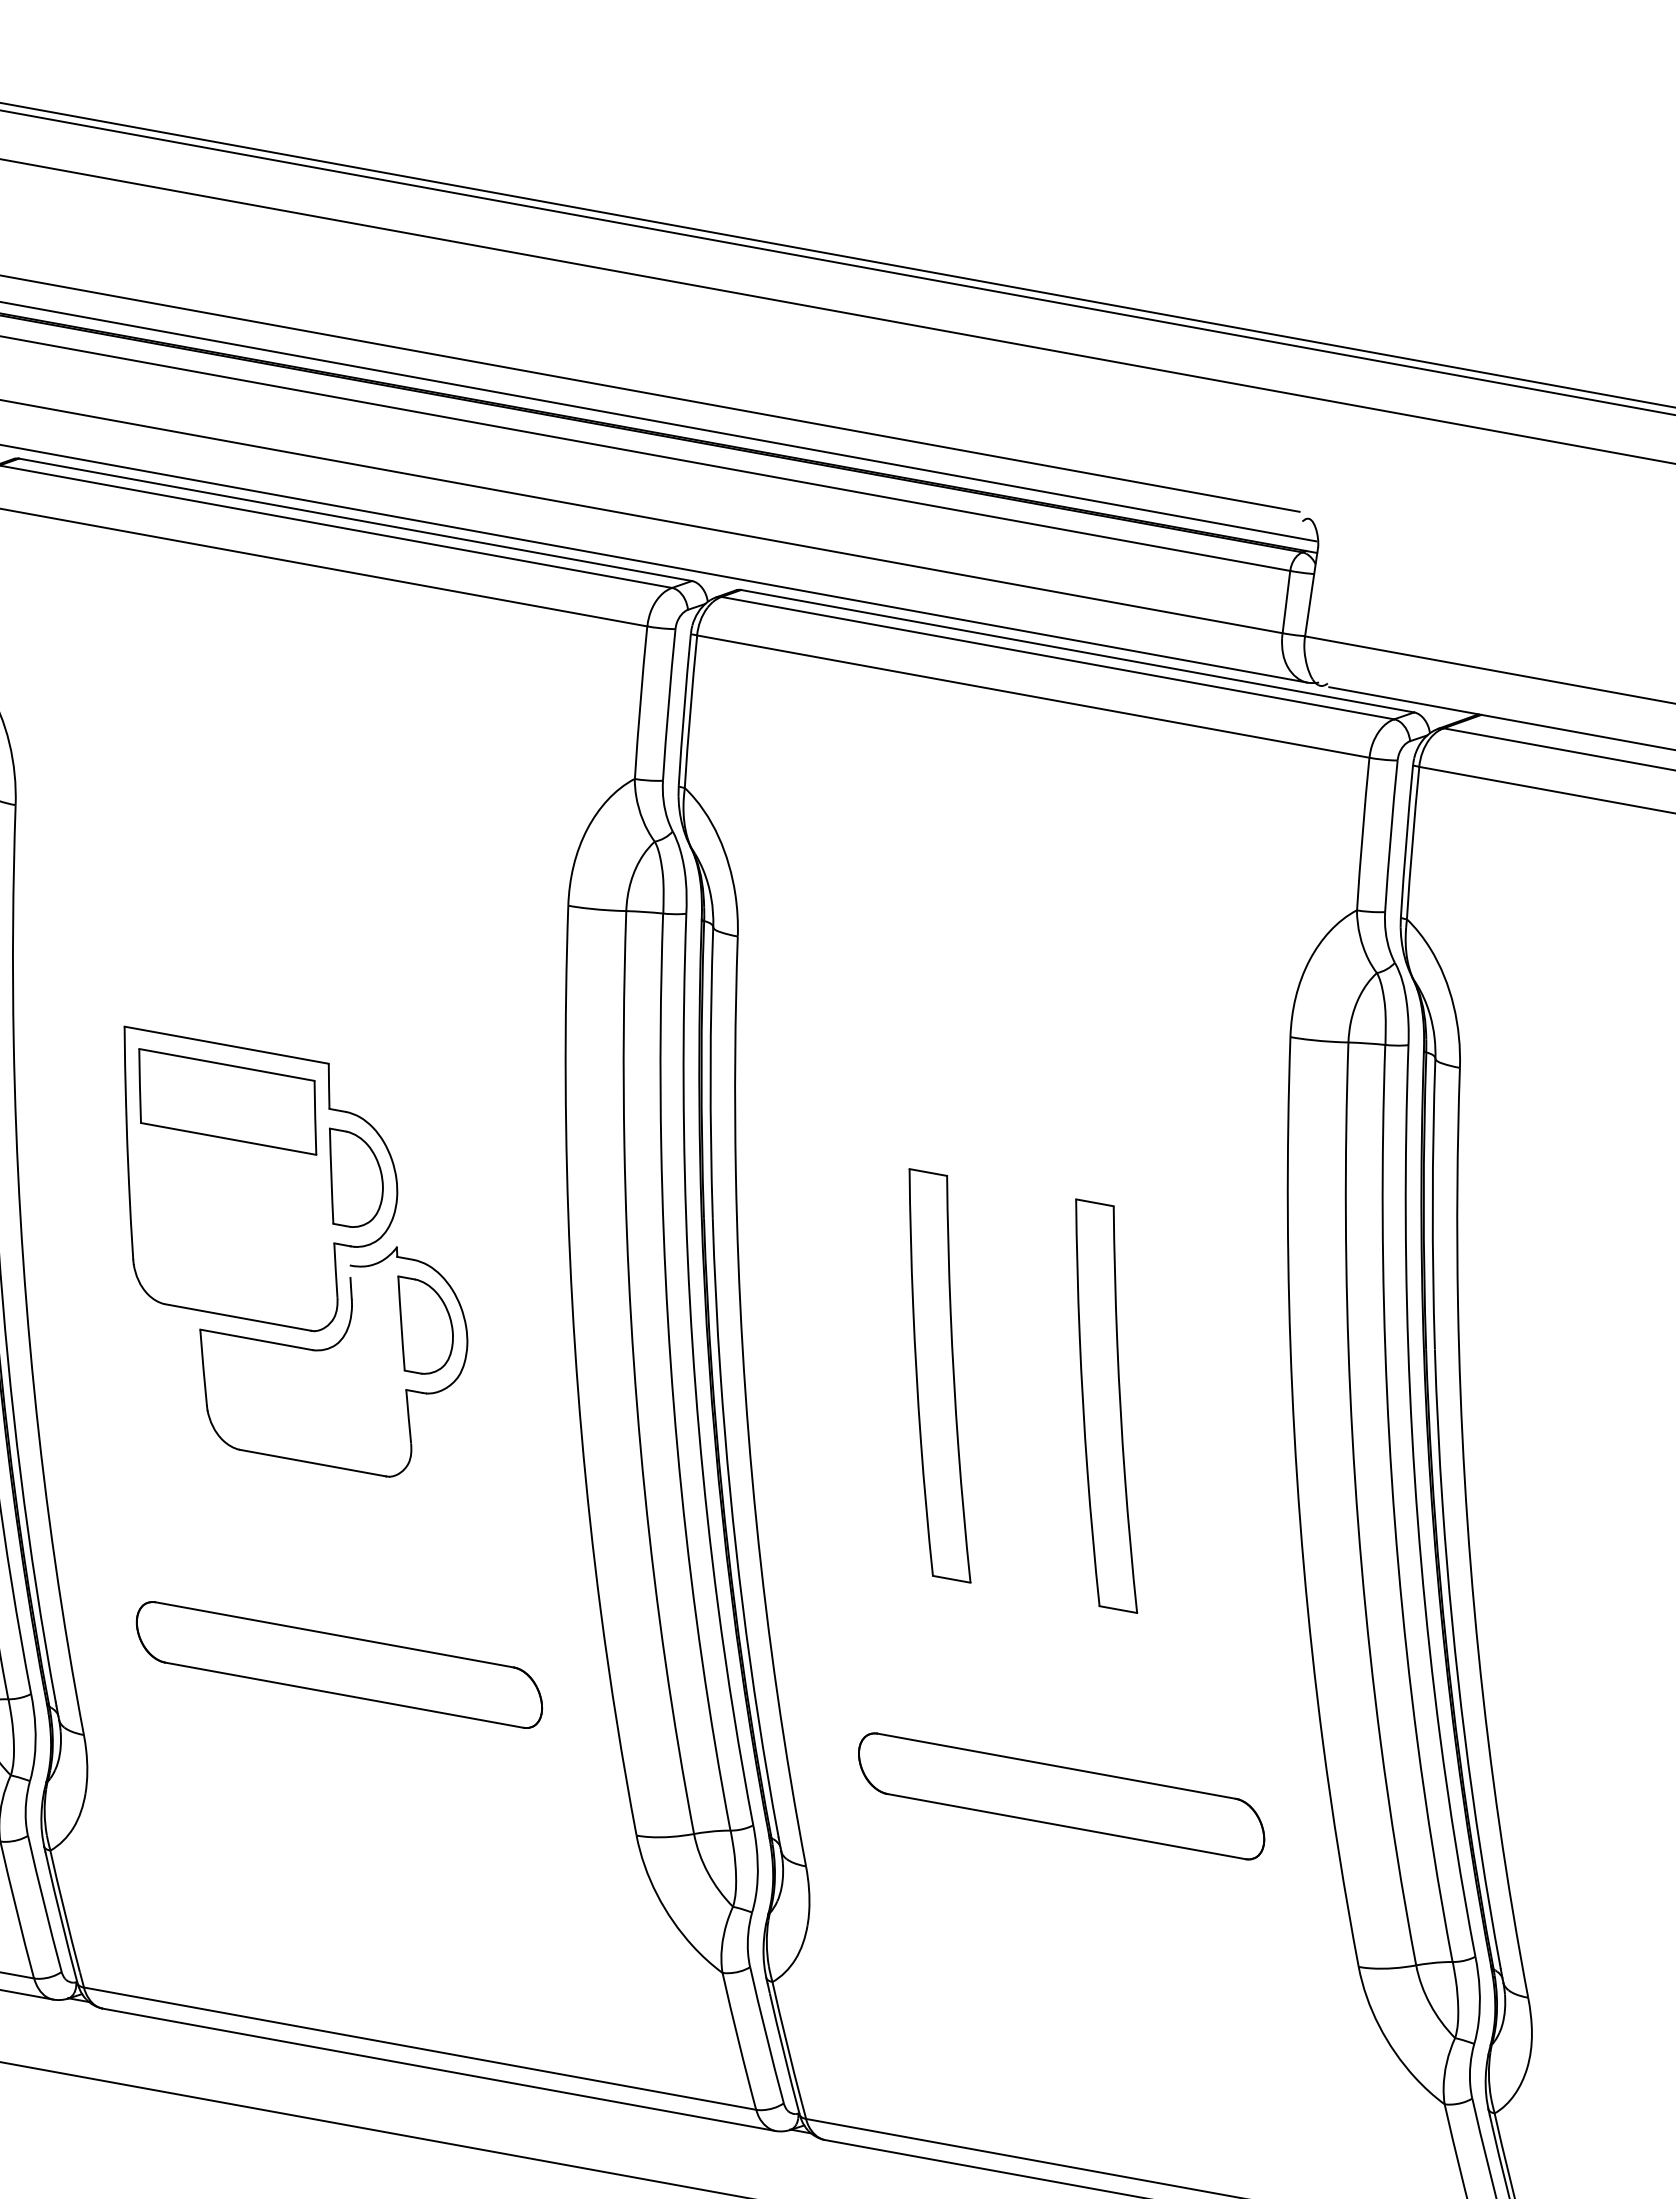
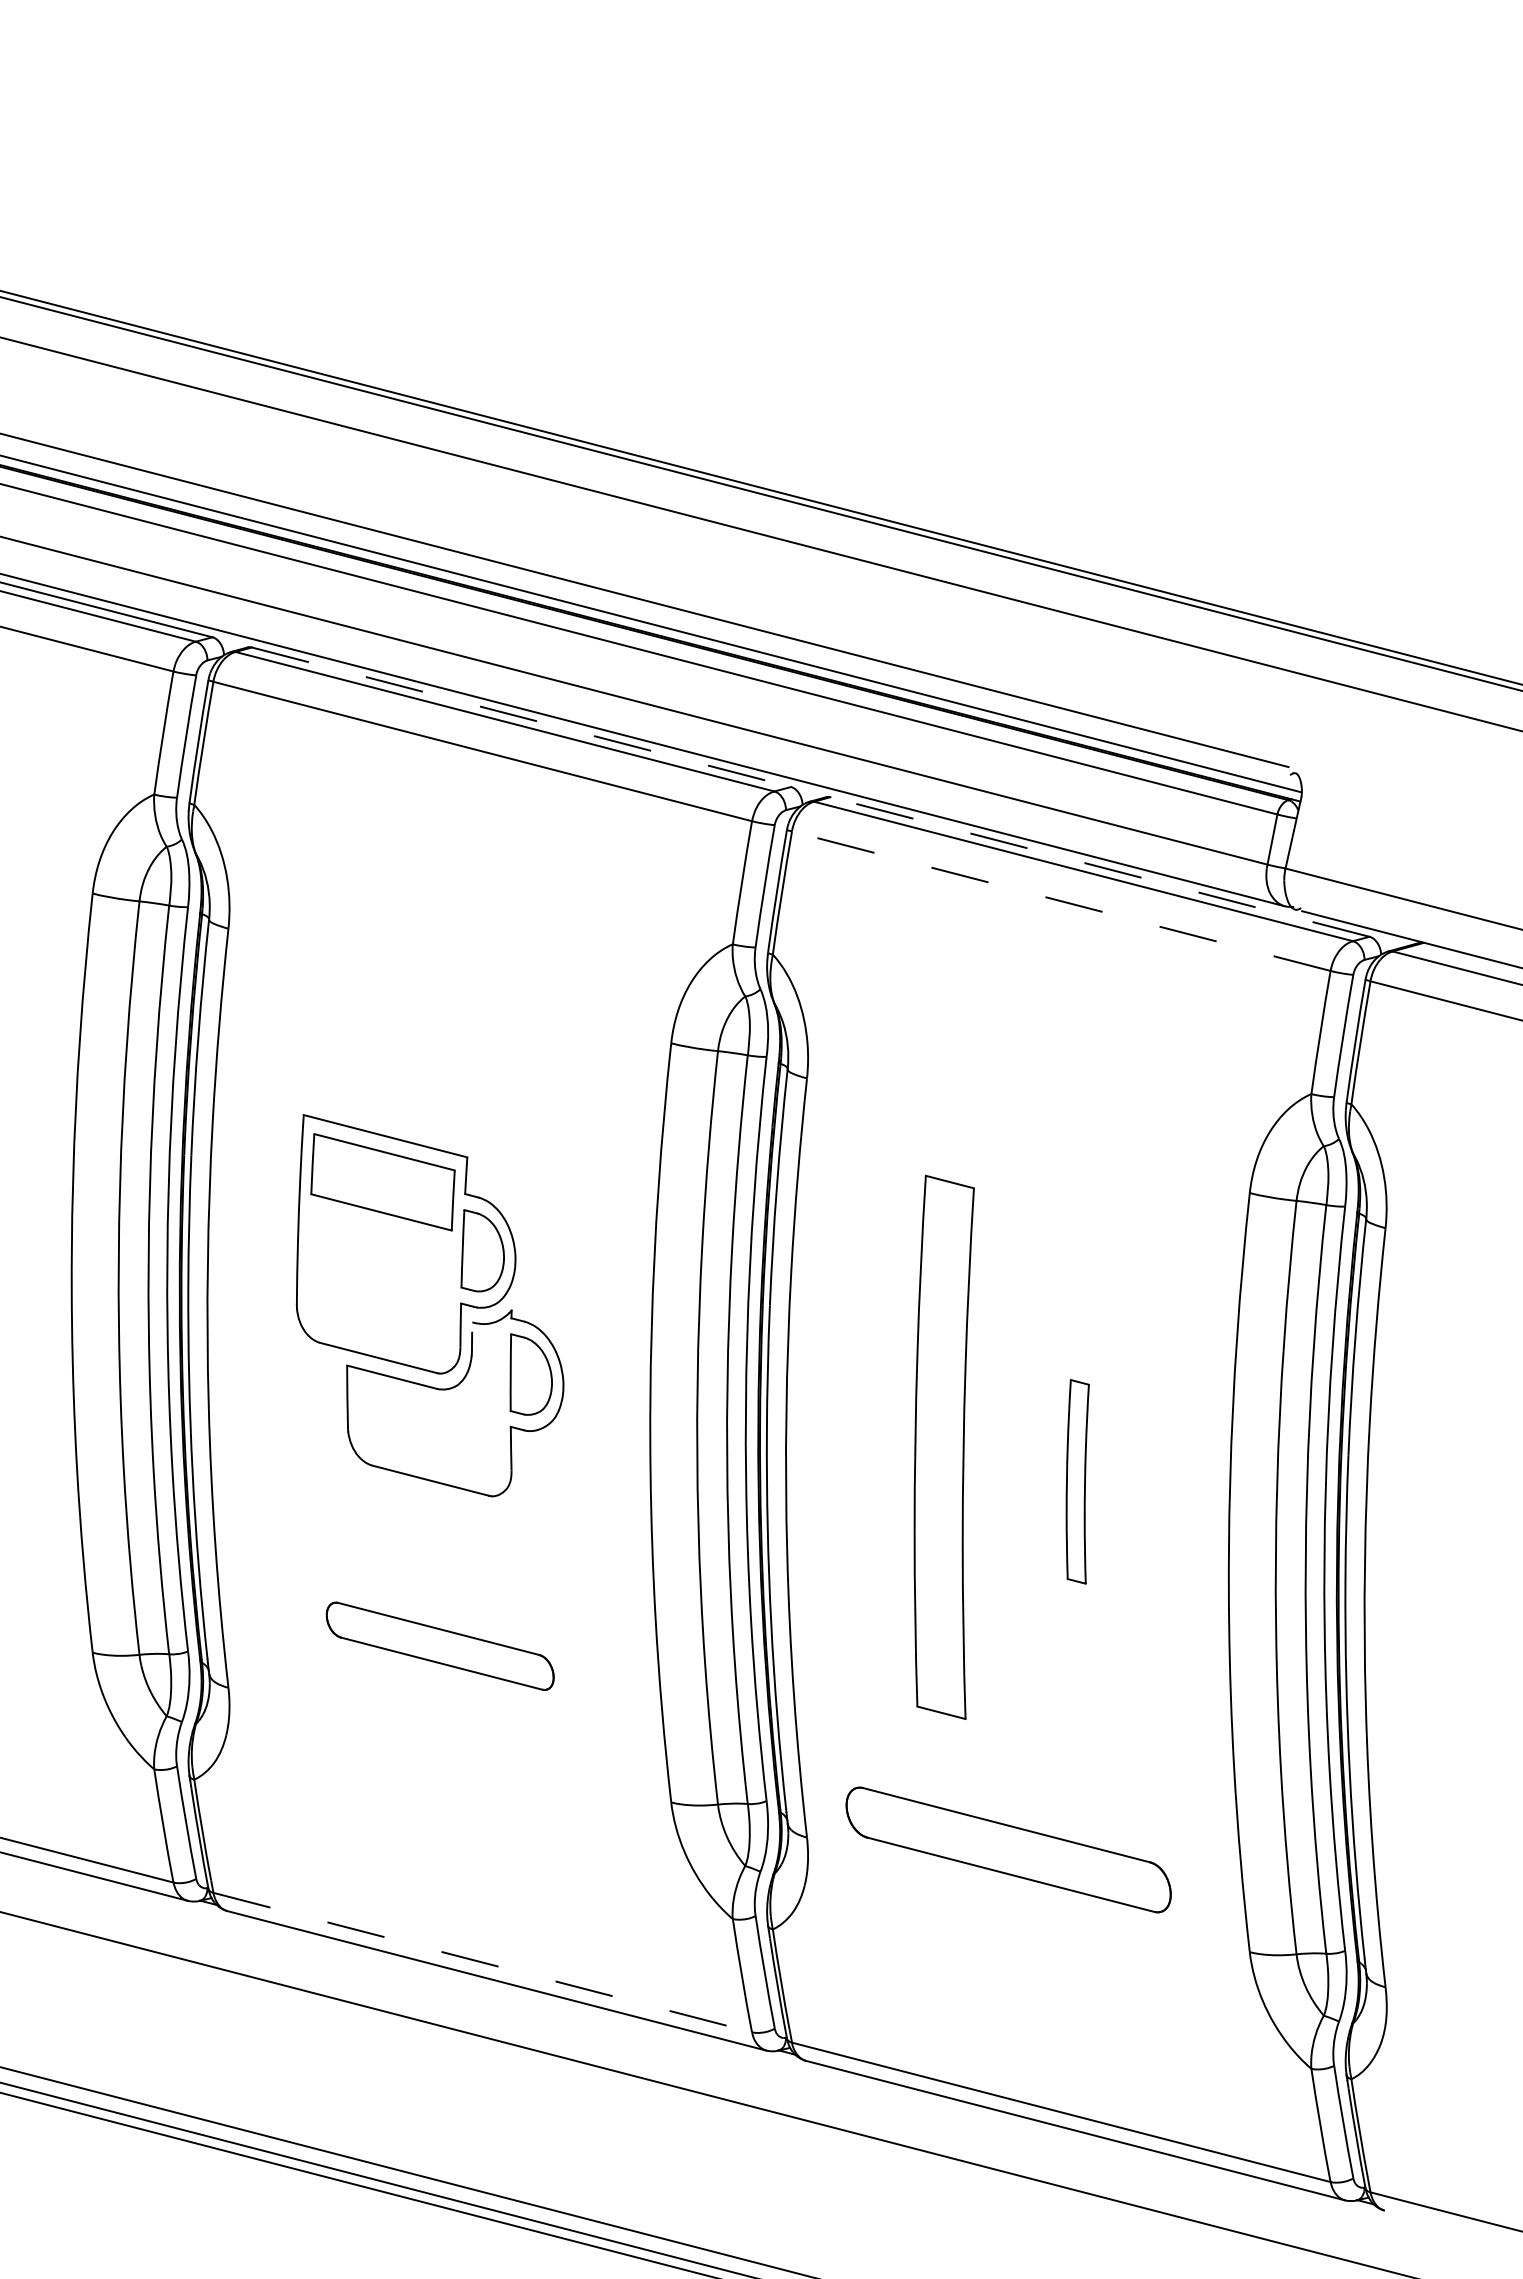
line: (355, 520) -> (521, 717), solid -> dashed
line: (1076, 650) -> (1099, 866), solid -> dashed
line: (1032, 697) -> (1060, 901), solid -> dashed
part: (938, 1375) -> (943, 1446), size x1.6
part: (1105, 1405) -> (1077, 1481), size x0.6
part: (339, 1665) -> (440, 1646), size x0.7
part: (1061, 1795) -> (1008, 1849), moved
line: (421, 2048) -> (483, 1962), solid -> dashed

